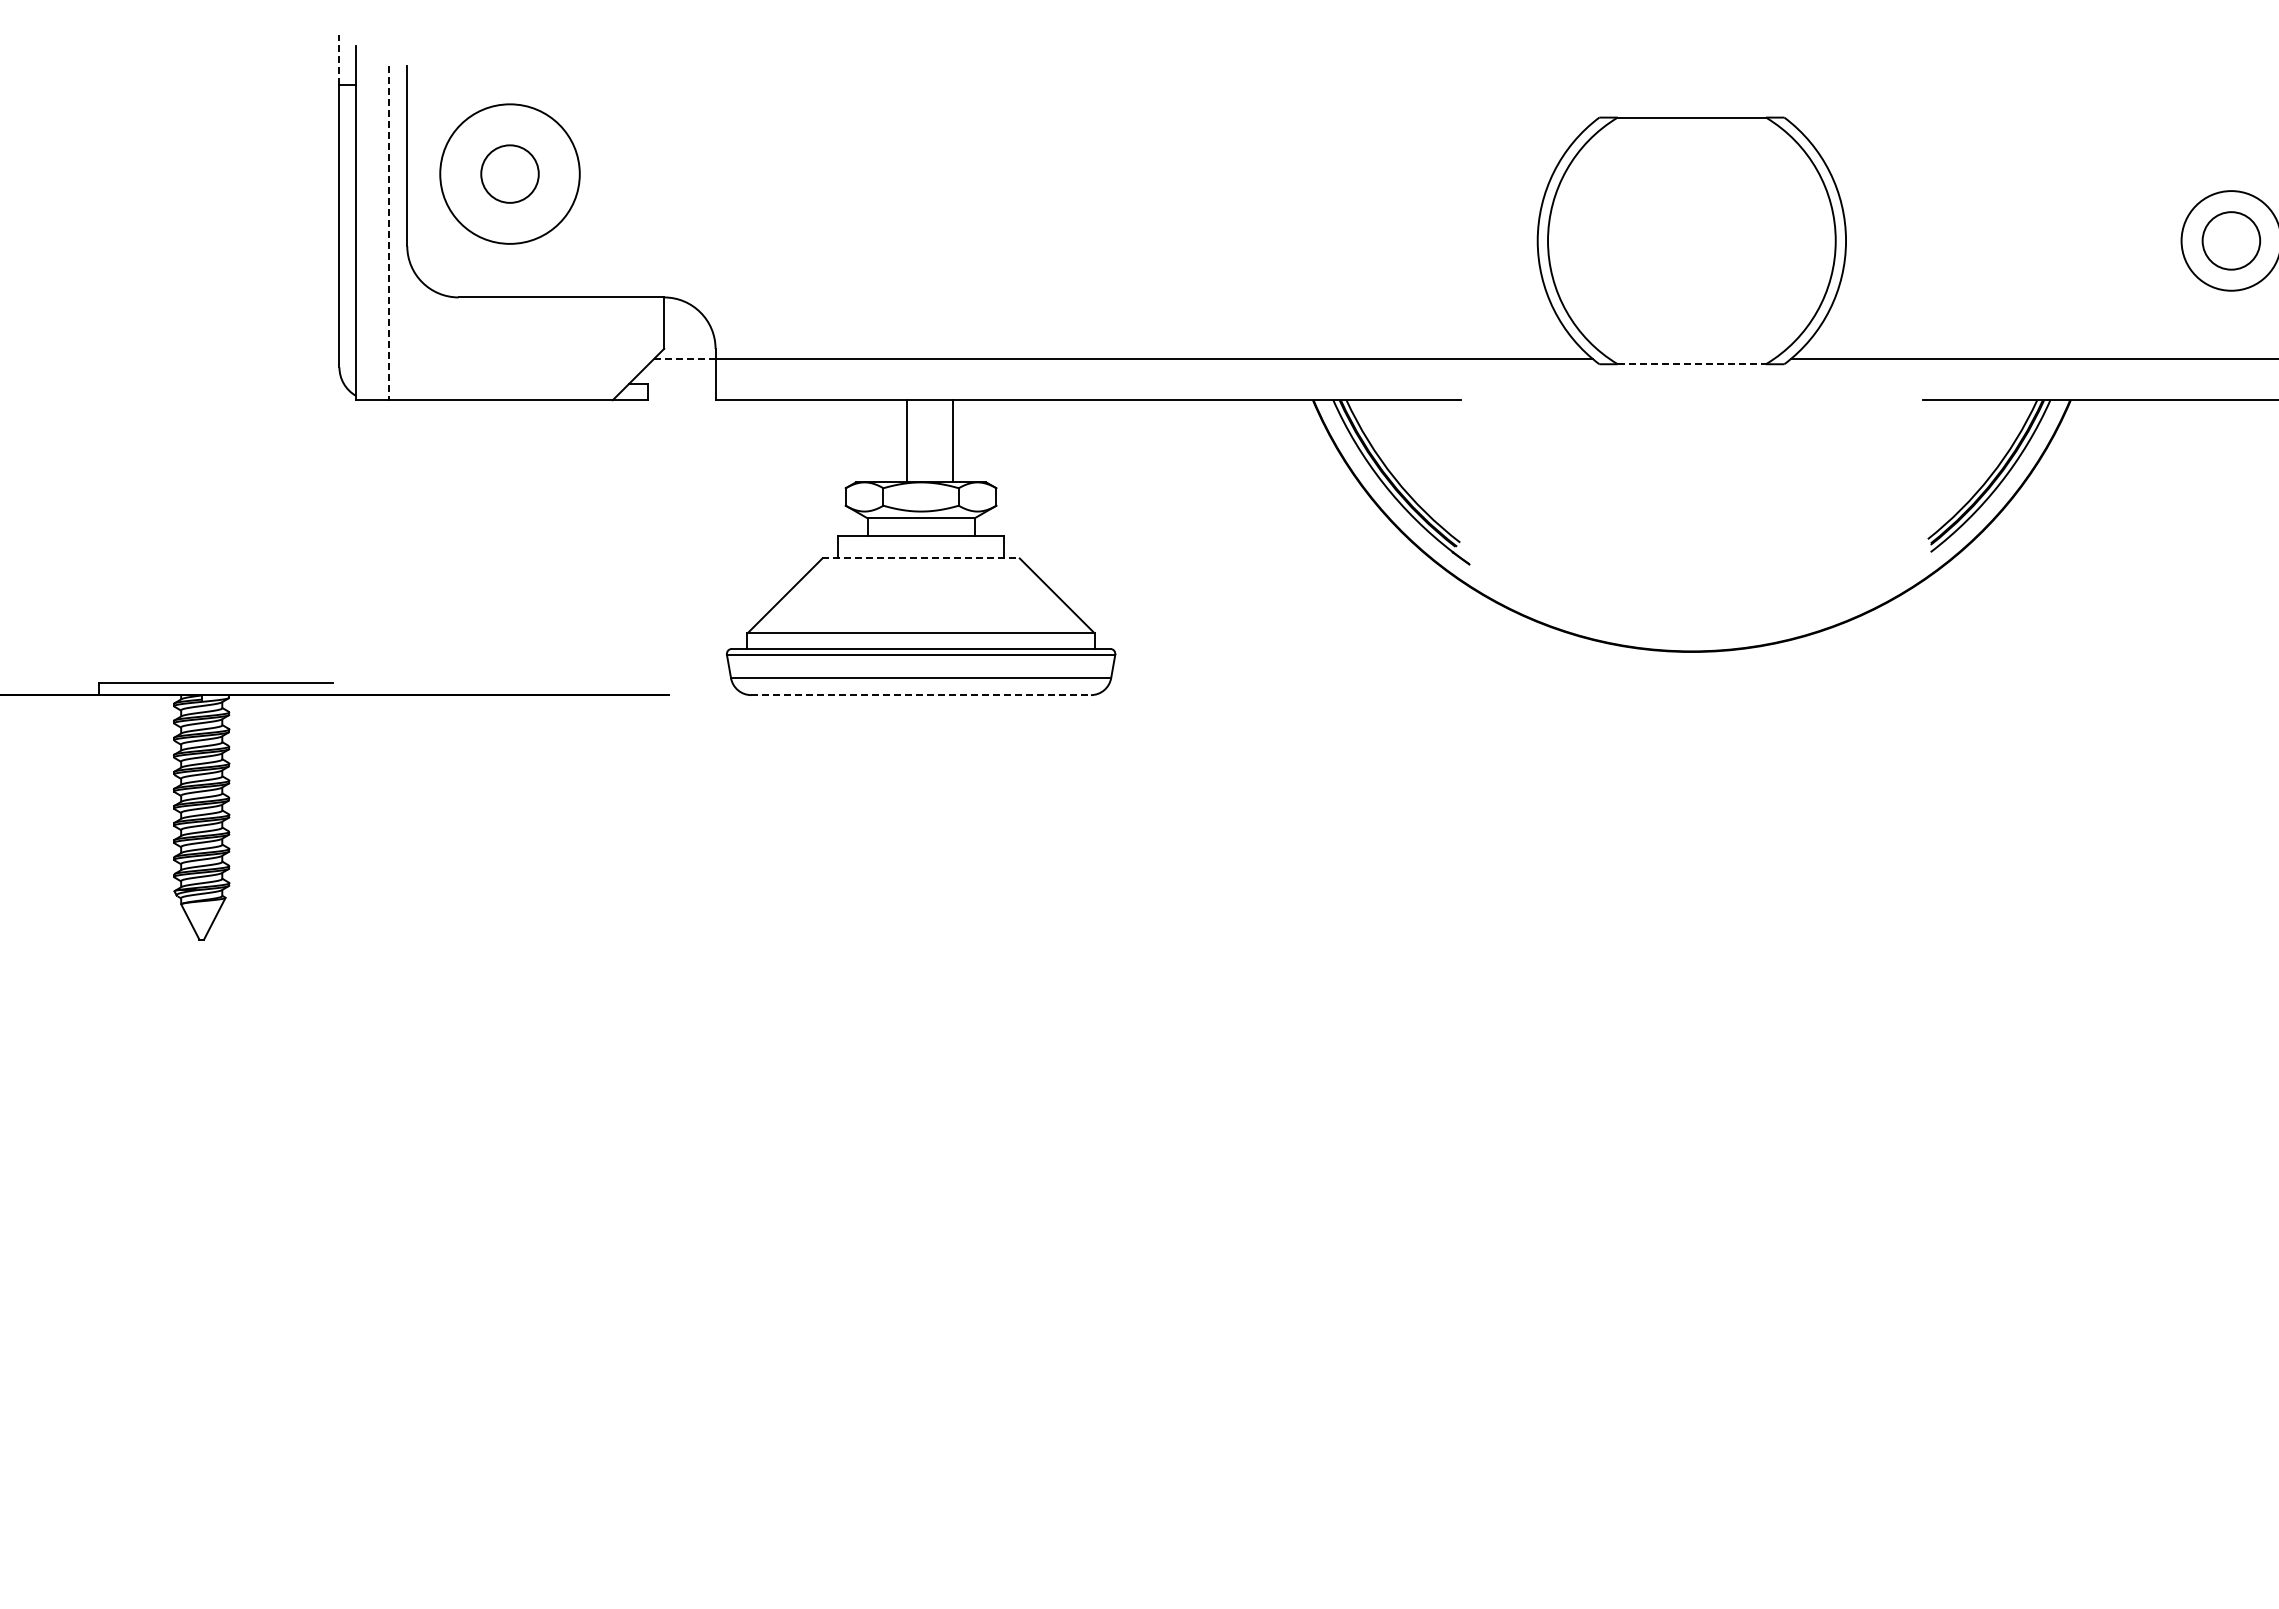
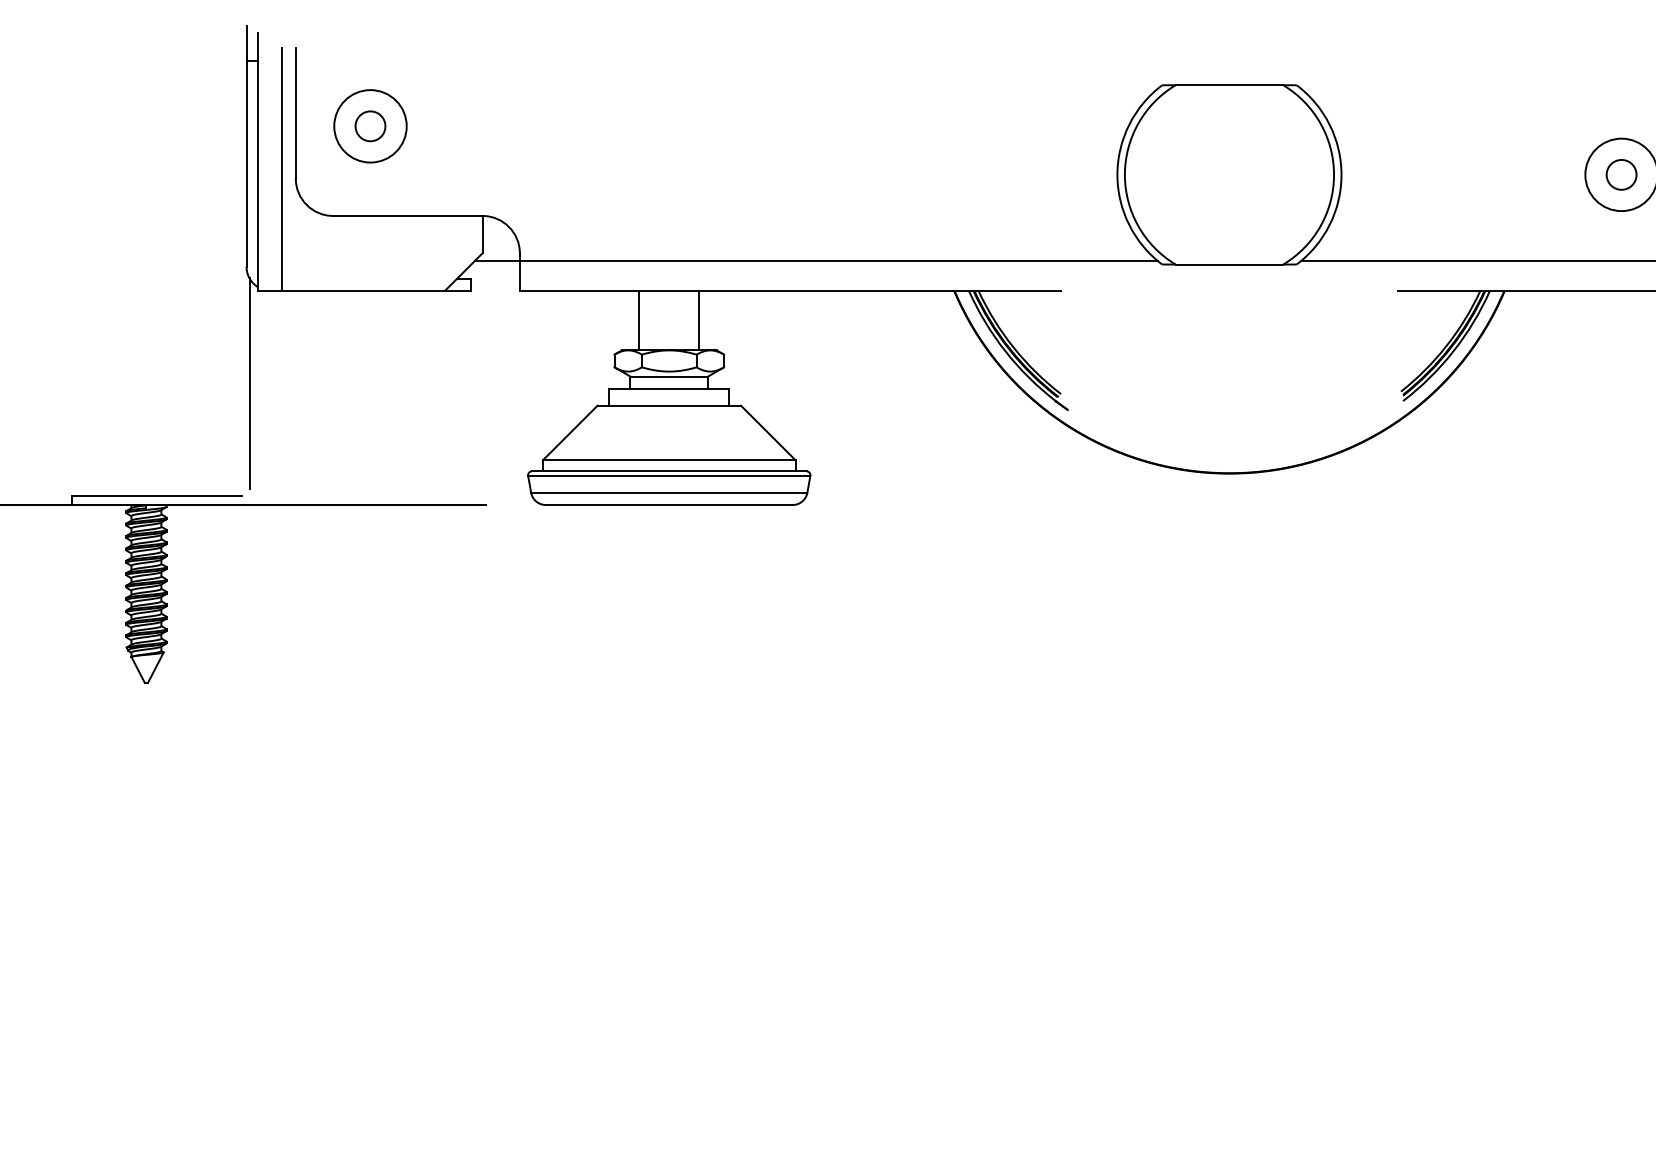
line: (339, 60) -> (246, 43), dashed -> solid
circle: (509, 173) -> (370, 125), size x0.71
circle: (509, 173) -> (370, 125), size x0.71
line: (388, 233) -> (282, 169), dashed -> solid
circle: (2230, 240) -> (1620, 174), size x0.71
line: (684, 359) -> (497, 261), dashed -> solid
line: (1692, 364) -> (1229, 264), dashed -> solid
line: (907, 441) -> (699, 320), moved
line: (953, 441) -> (639, 320), moved
line: (343, 527) -> (249, 383), added
line: (921, 558) -> (669, 405), dashed -> solid
line: (921, 695) -> (669, 505), dashed -> solid

